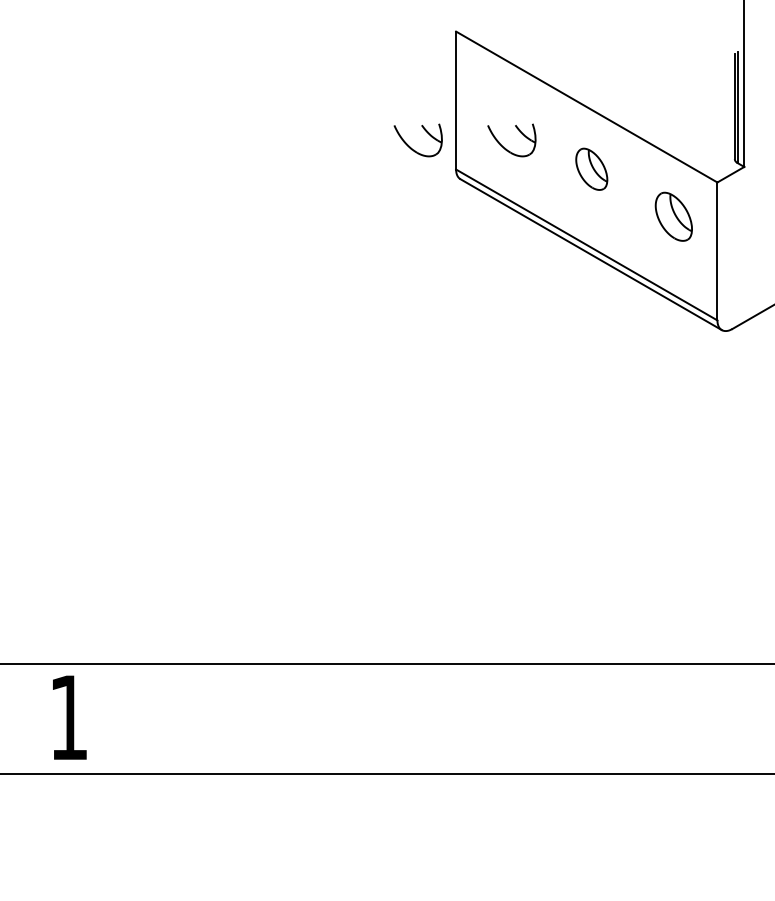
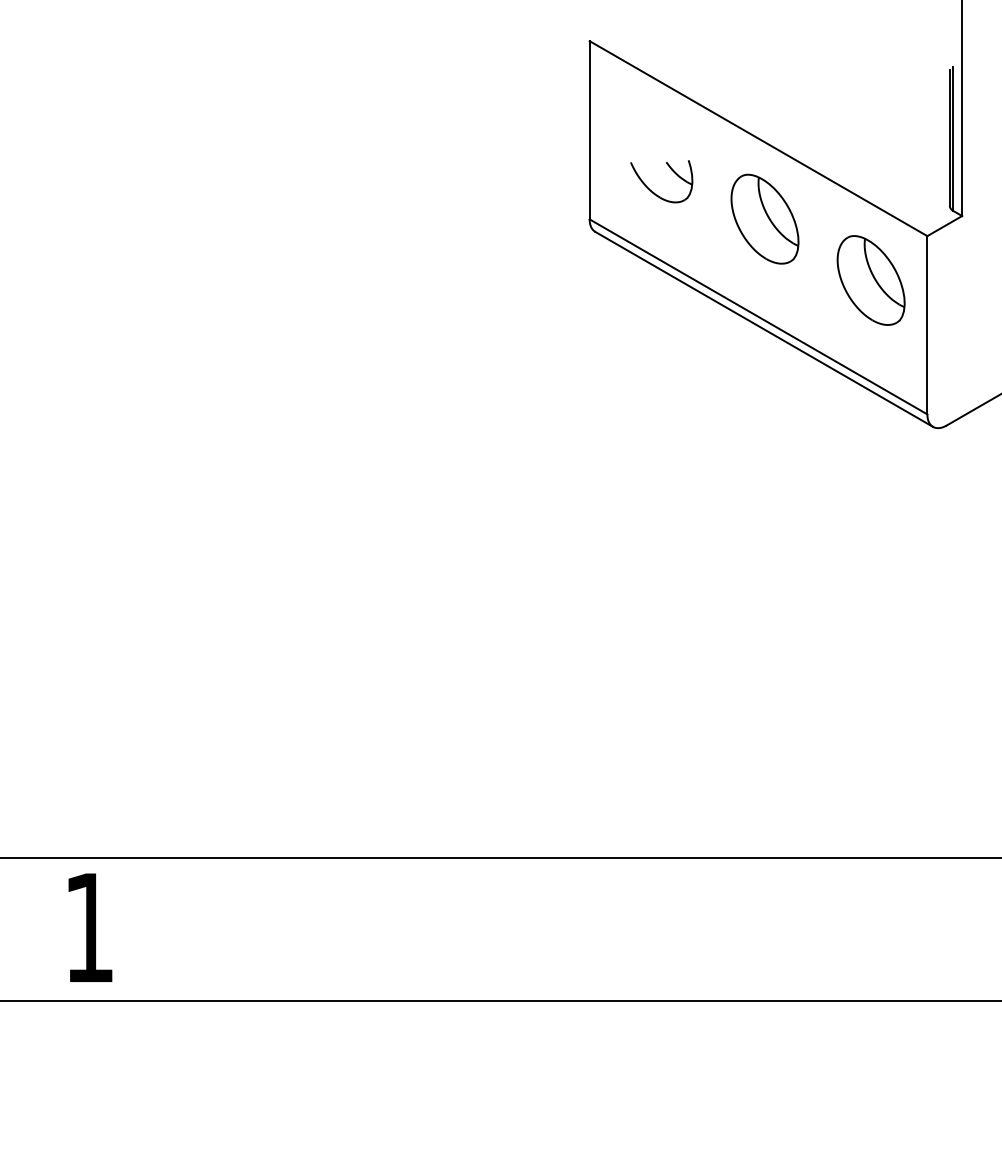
part: (411, 147) -> (532, 191), removed
part: (591, 168) -> (764, 218), size x1.67
part: (673, 216) -> (870, 280), size x1.43

